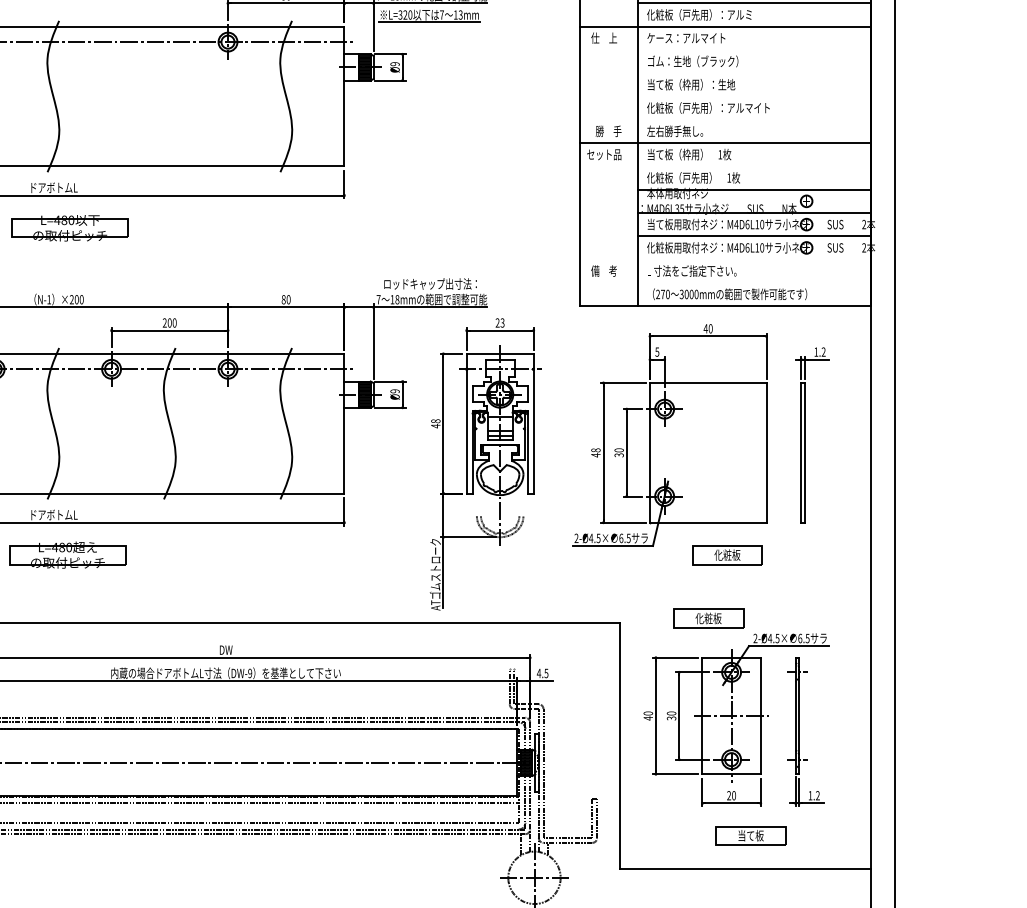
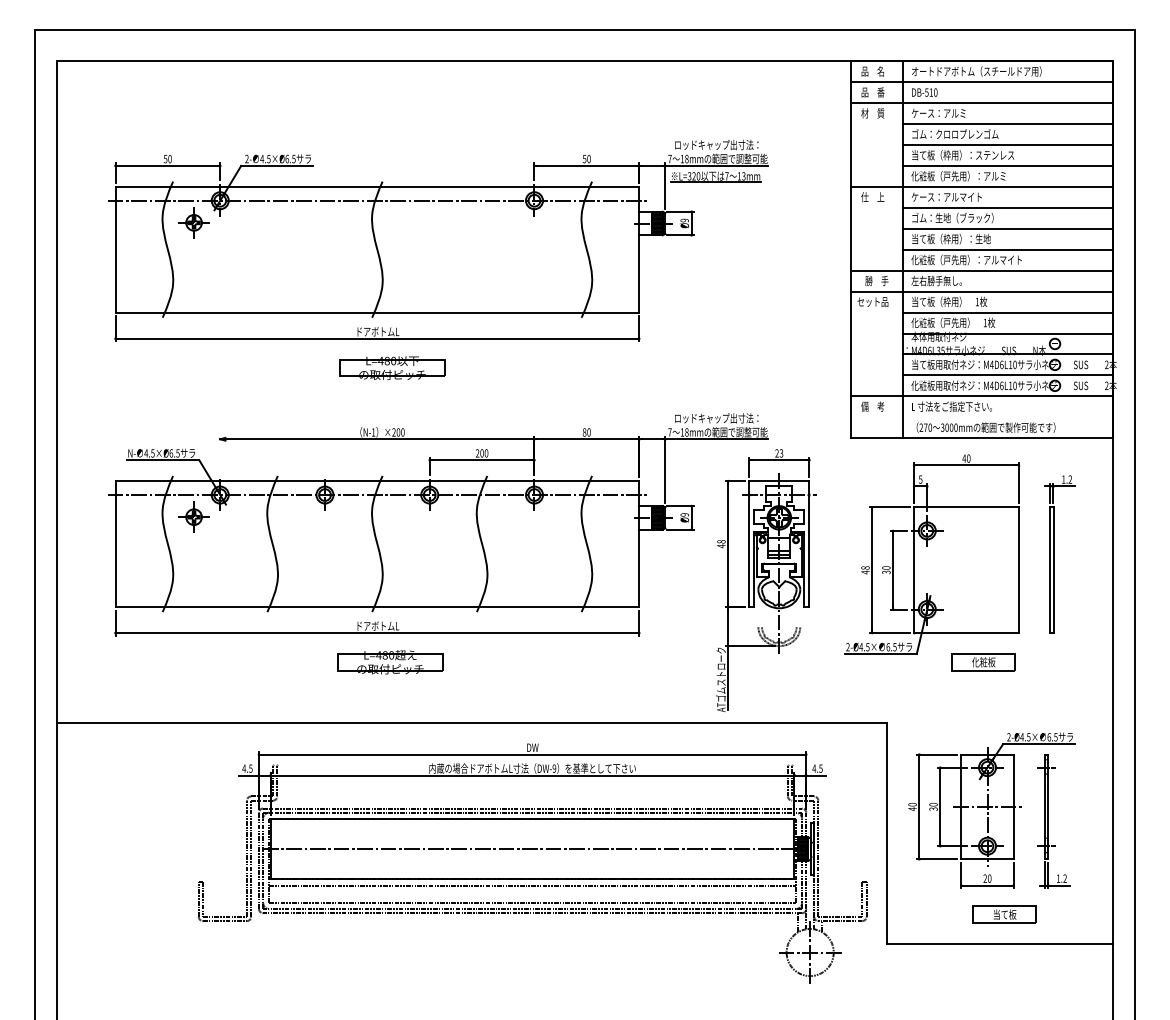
line: (753, 49) -> (1007, 207), added
line: (753, 72) -> (1007, 228), added
line: (753, 96) -> (1007, 249), added
line: (724, 119) -> (981, 270), added
line: (753, 166) -> (1007, 312), added
line: (724, 259) -> (981, 396), added
part: (708, 618) -> (966, 719), removed

